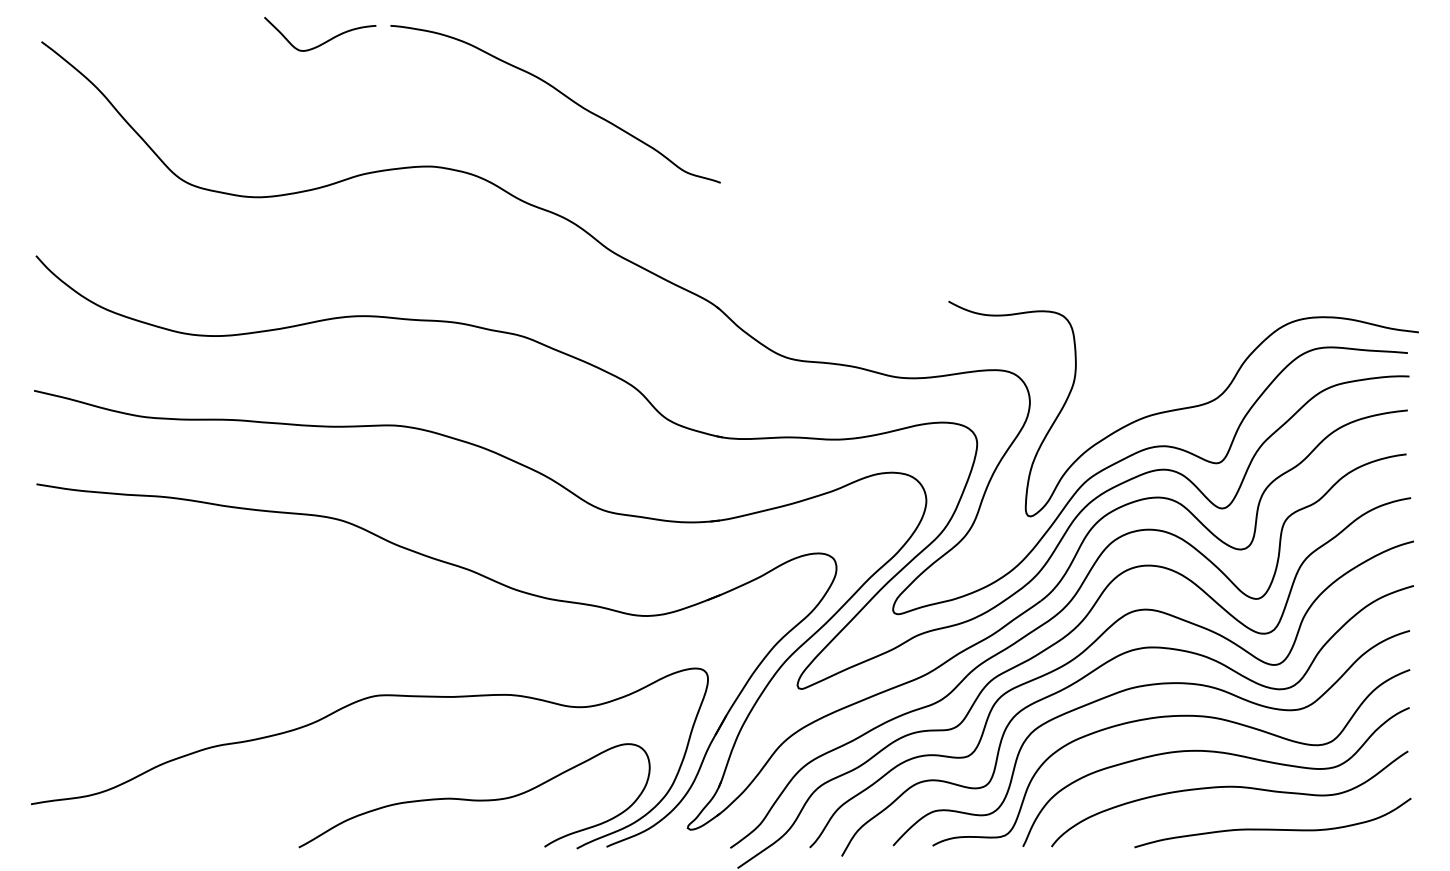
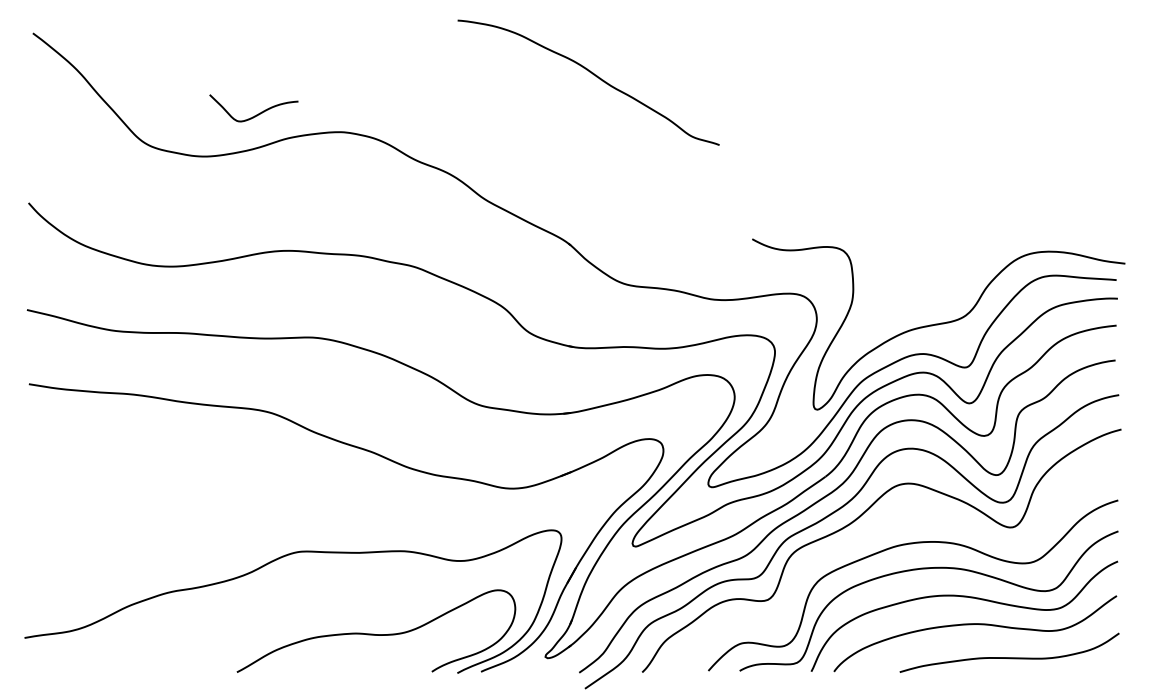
curve: (323, 42) -> (256, 114), moved
curve: (561, 95) -> (593, 75), moved
curve: (1093, 672) -> (867, 533), removed

